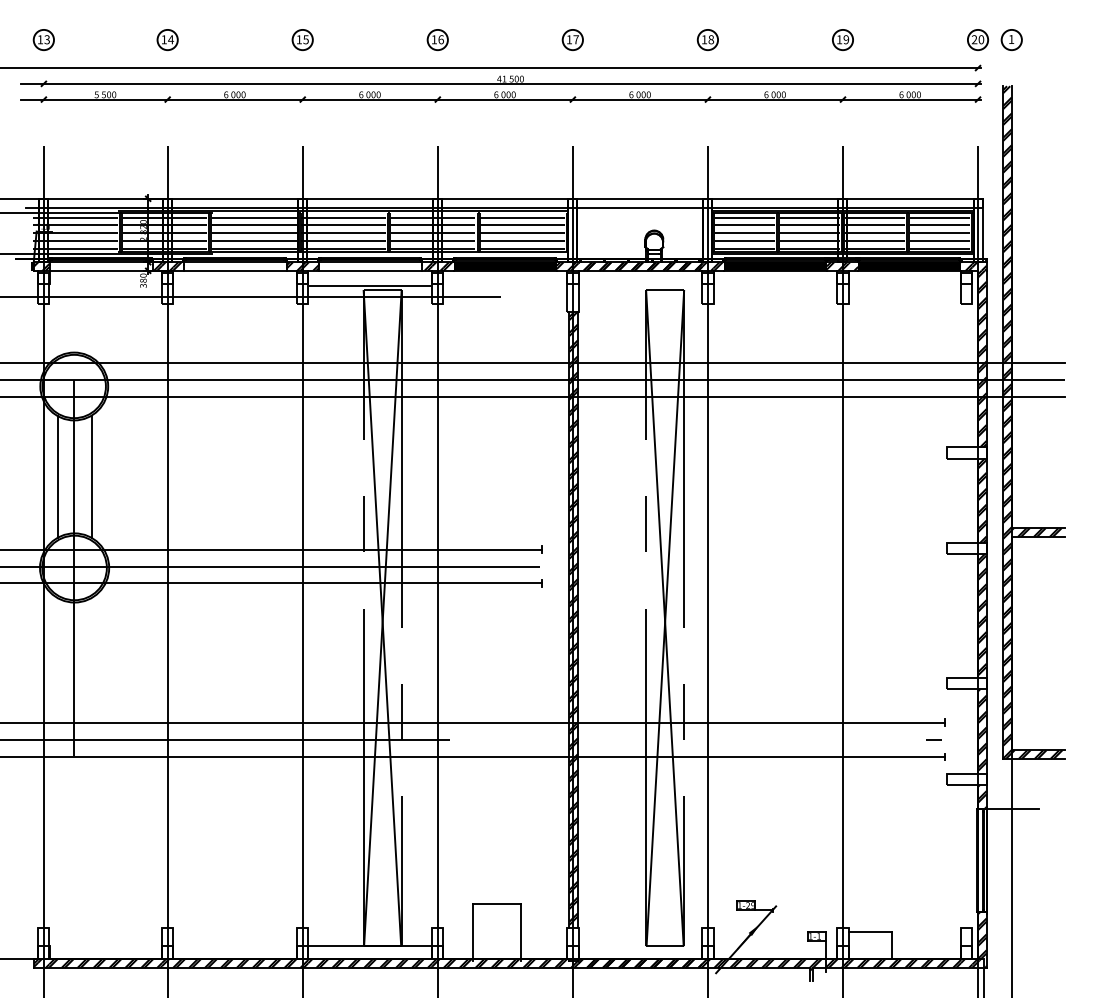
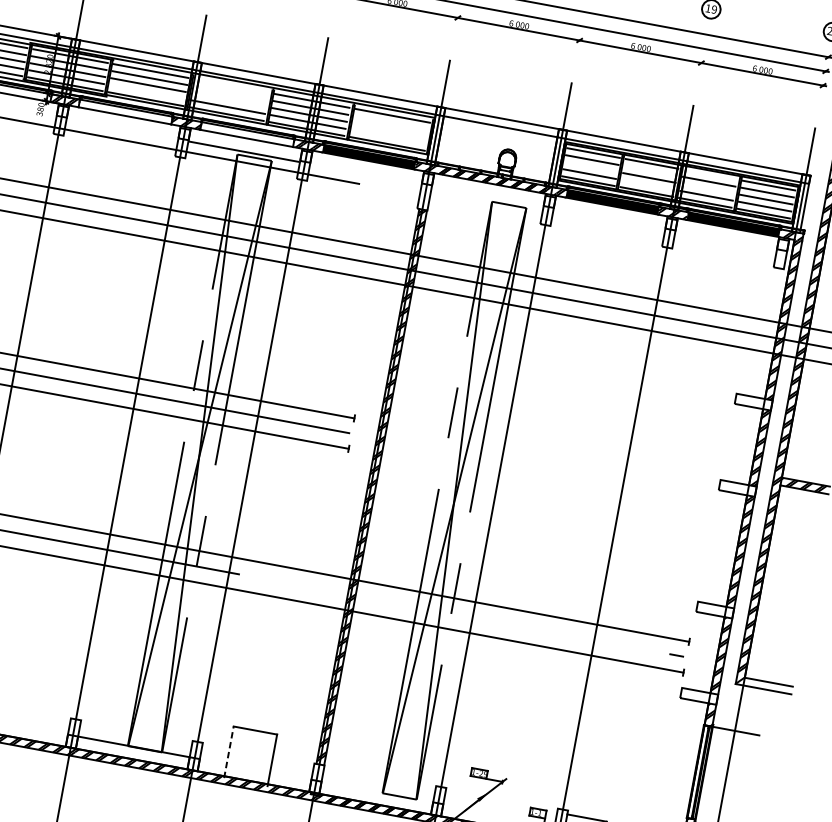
line: (343, 217) -> (231, 85), removed
line: (874, 217) -> (710, 174), removed
line: (343, 225) -> (230, 93), removed
line: (521, 225) -> (390, 122), removed
line: (809, 225) -> (650, 170), removed
line: (343, 233) -> (228, 100), removed
line: (521, 233) -> (389, 130), removed
line: (745, 233) -> (591, 167), removed
line: (874, 233) -> (707, 189), removed
line: (253, 240) -> (146, 91), removed
line: (521, 240) -> (388, 136), removed
line: (809, 240) -> (647, 184), removed
hatch: (1034, 754) -> (764, 685), removed
line: (473, 932) -> (229, 752), solid -> dashed

